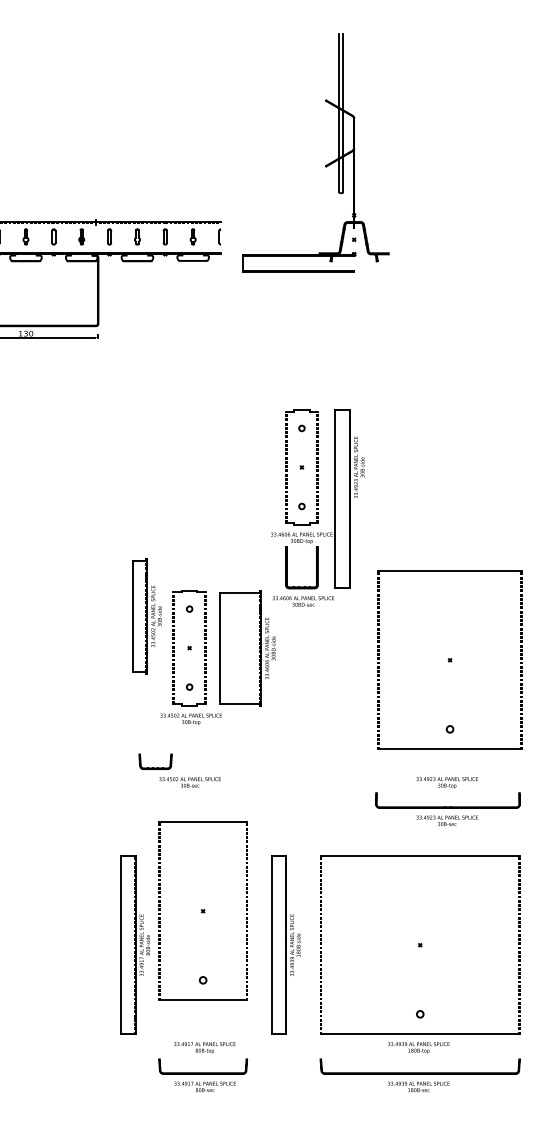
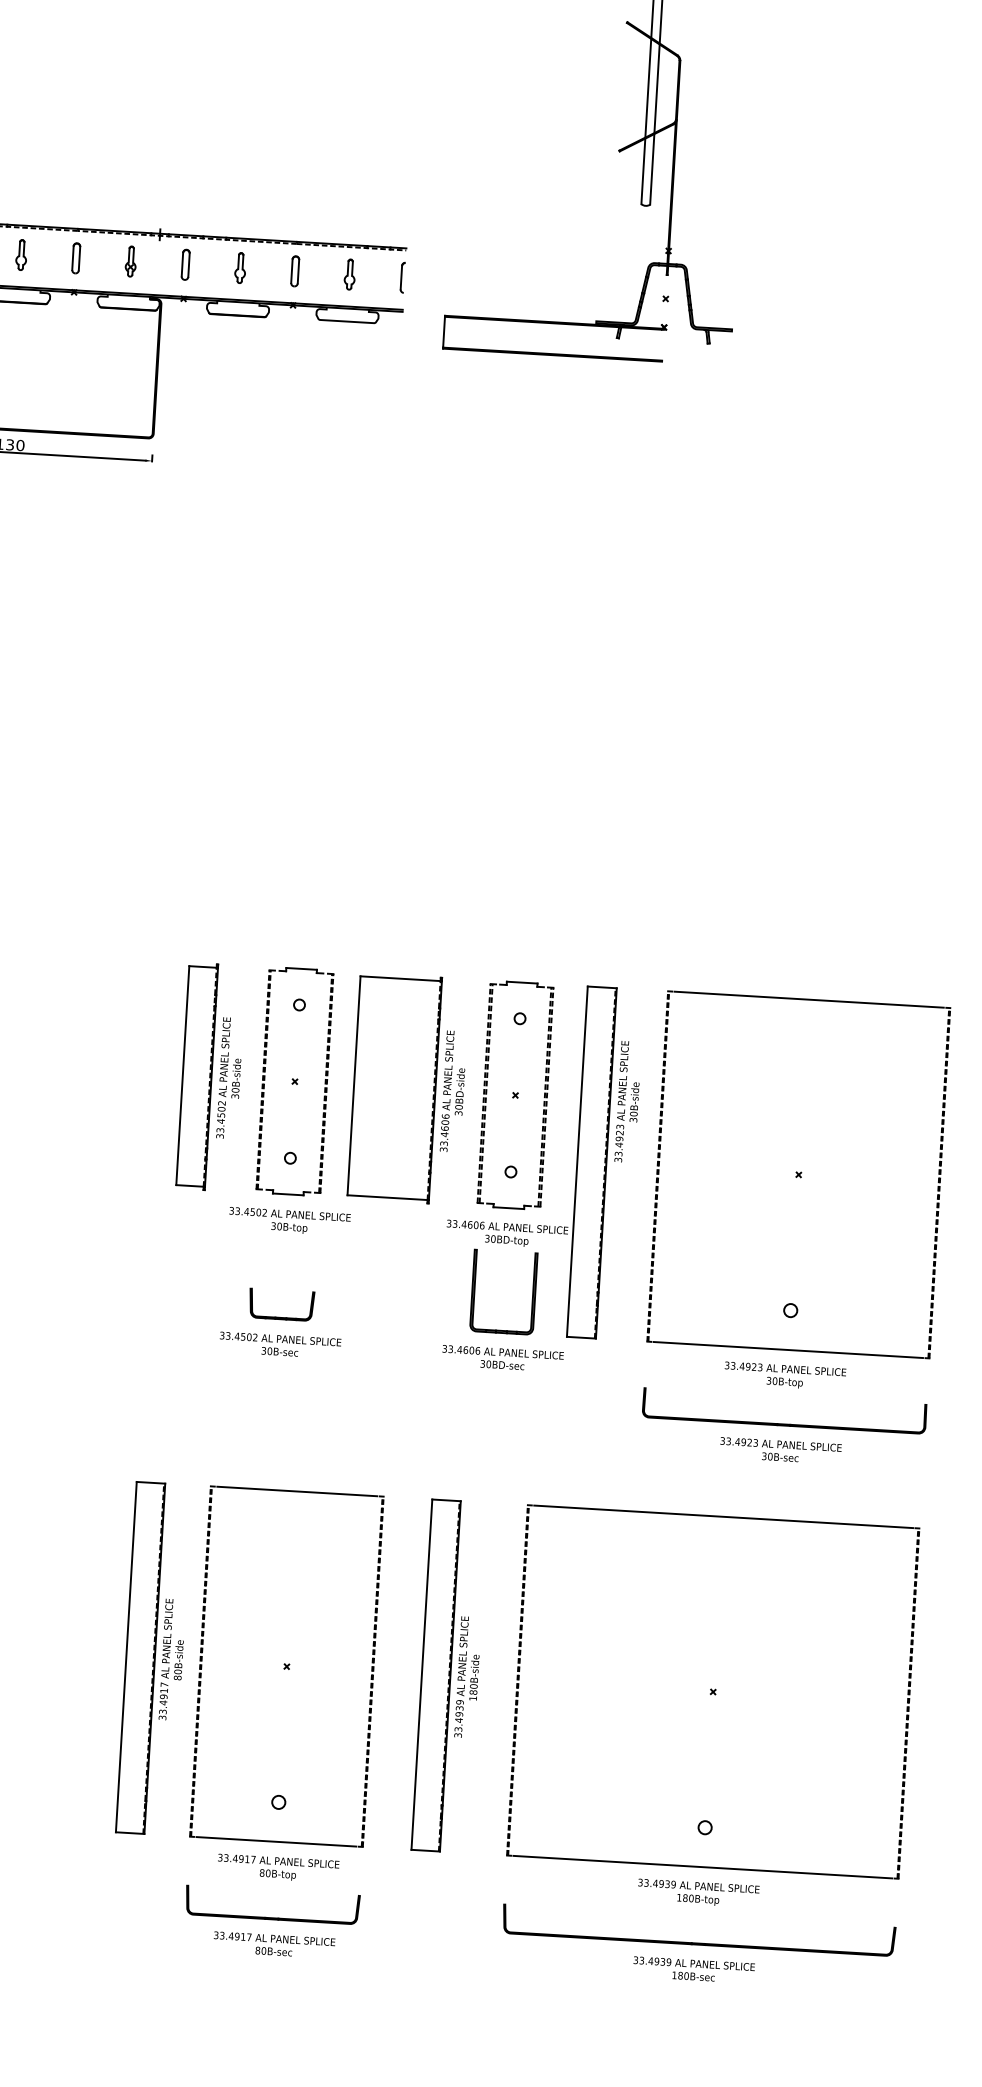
part: (317, 507) -> (541, 1175), moved
part: (146, 616) -> (210, 1077), moved
part: (449, 659) -> (797, 1173), moved
part: (155, 761) -> (281, 1304), moved
part: (202, 910) -> (285, 1665), moved

